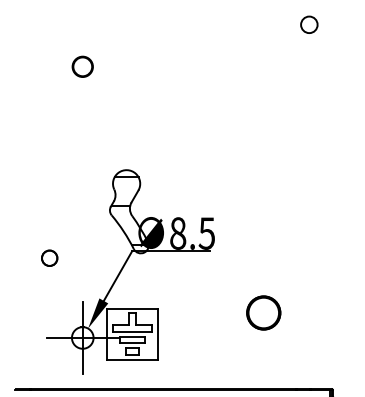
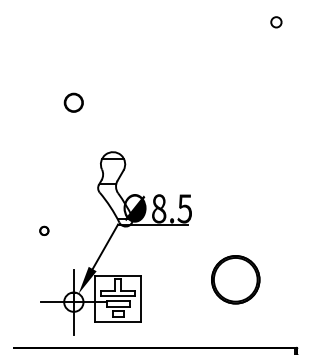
circle: (309, 25) -> (276, 22), size x0.7
circle: (82, 66) -> (73, 102), moved
part: (49, 257) -> (44, 230), size x0.6
part: (263, 312) -> (235, 279), size x1.6

